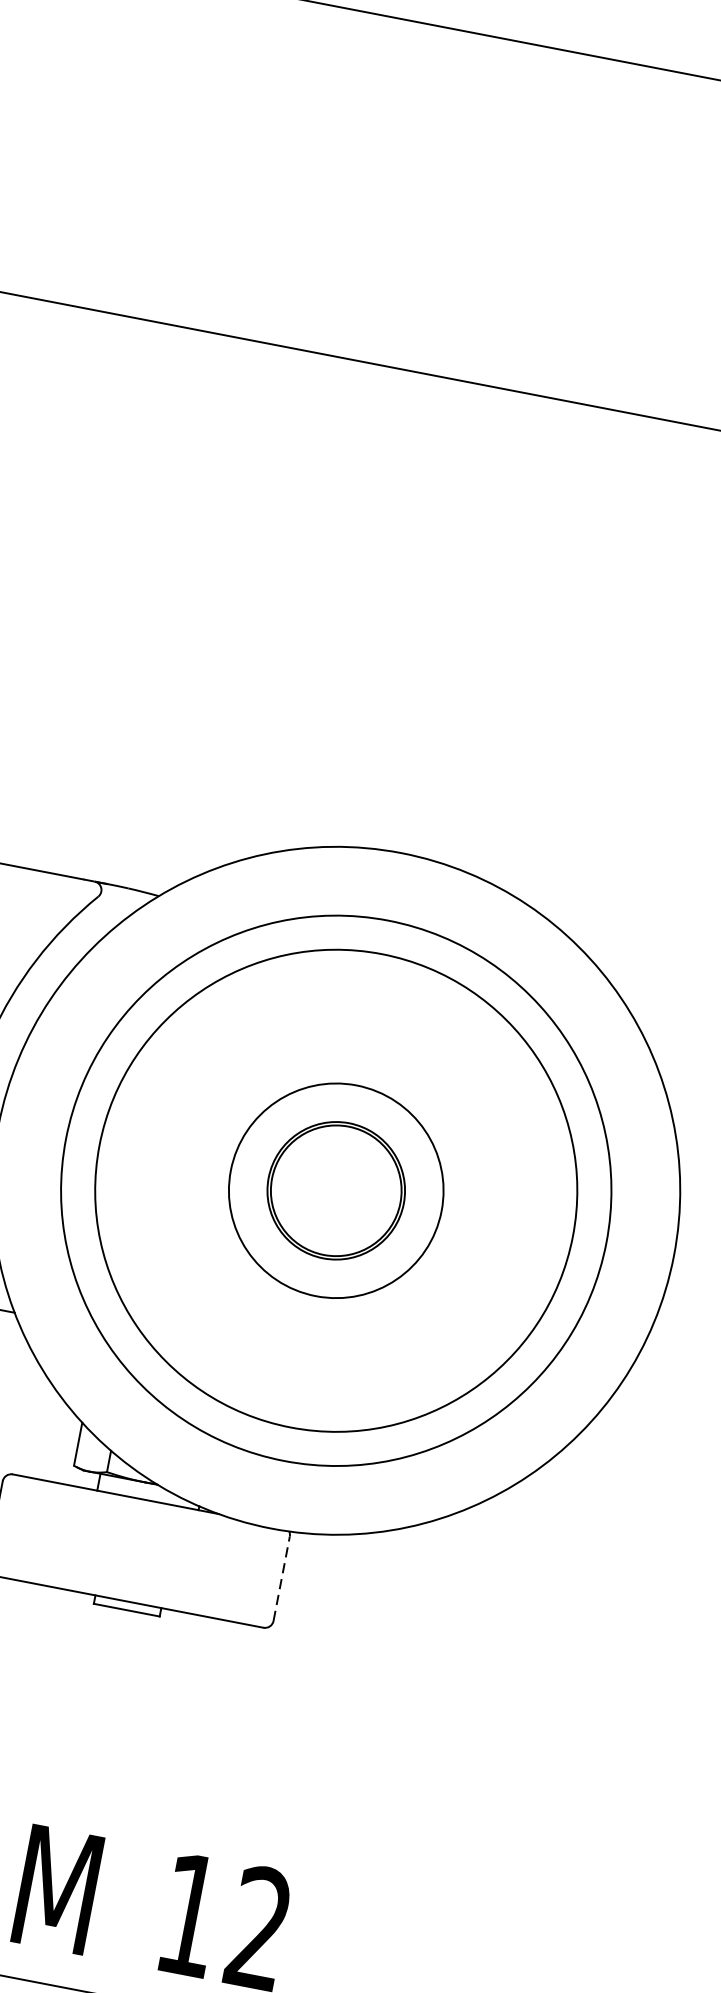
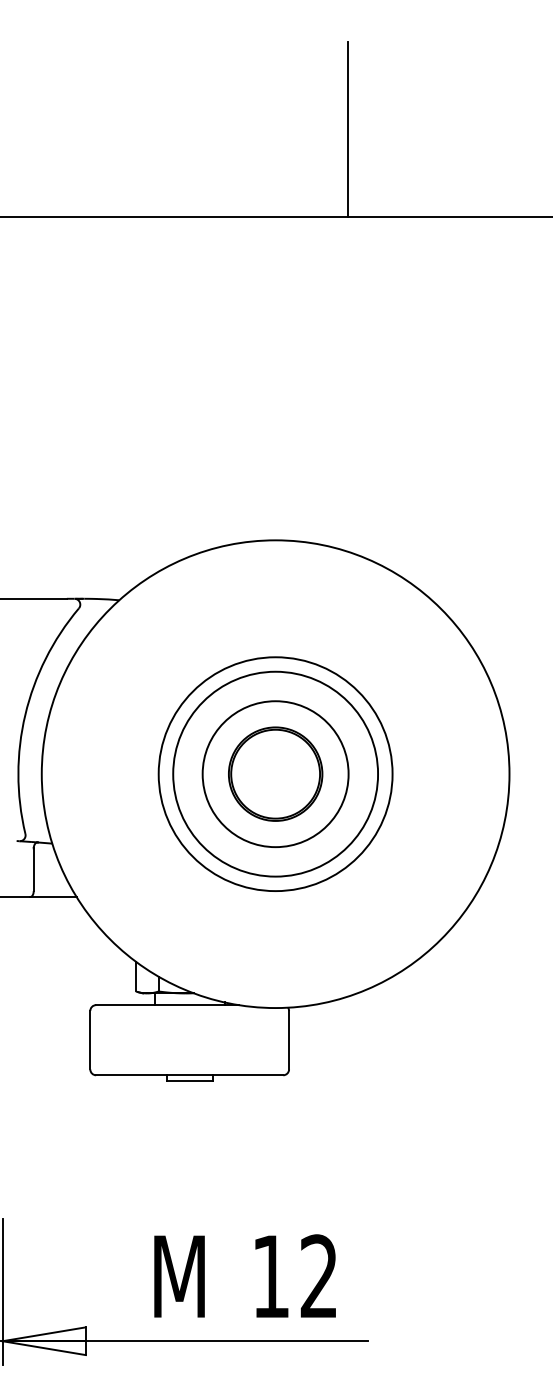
line: (620, 280) -> (348, 129), added
circle: (336, 1189) -> (275, 773), size x0.62
circle: (335, 1191) -> (275, 774), size x0.62
line: (282, 1577) -> (289, 1039), dashed -> solid

